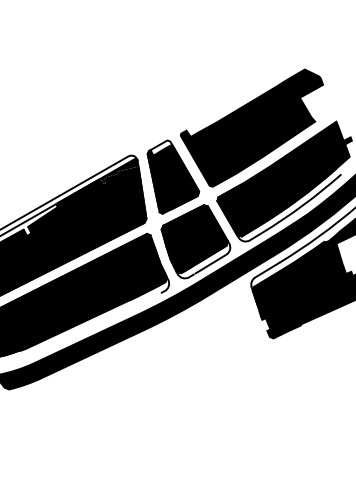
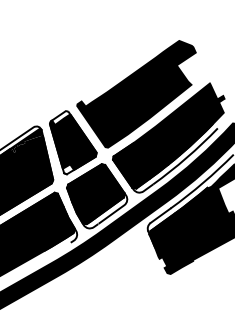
fill: (164, 207) -> (67, 168), removed

